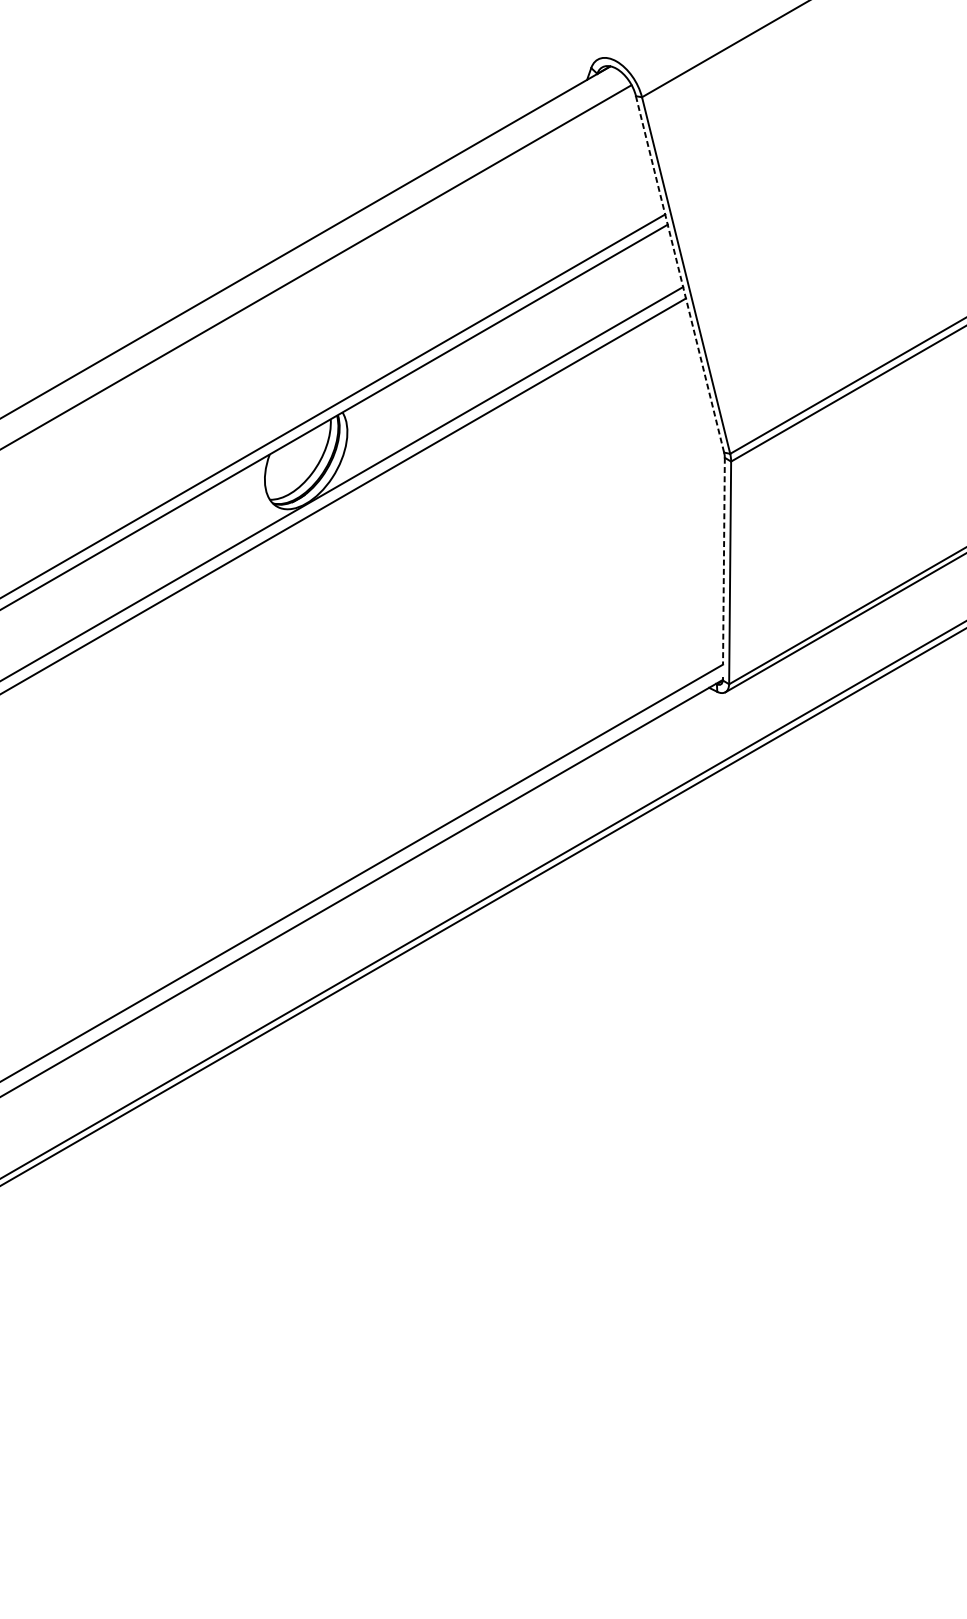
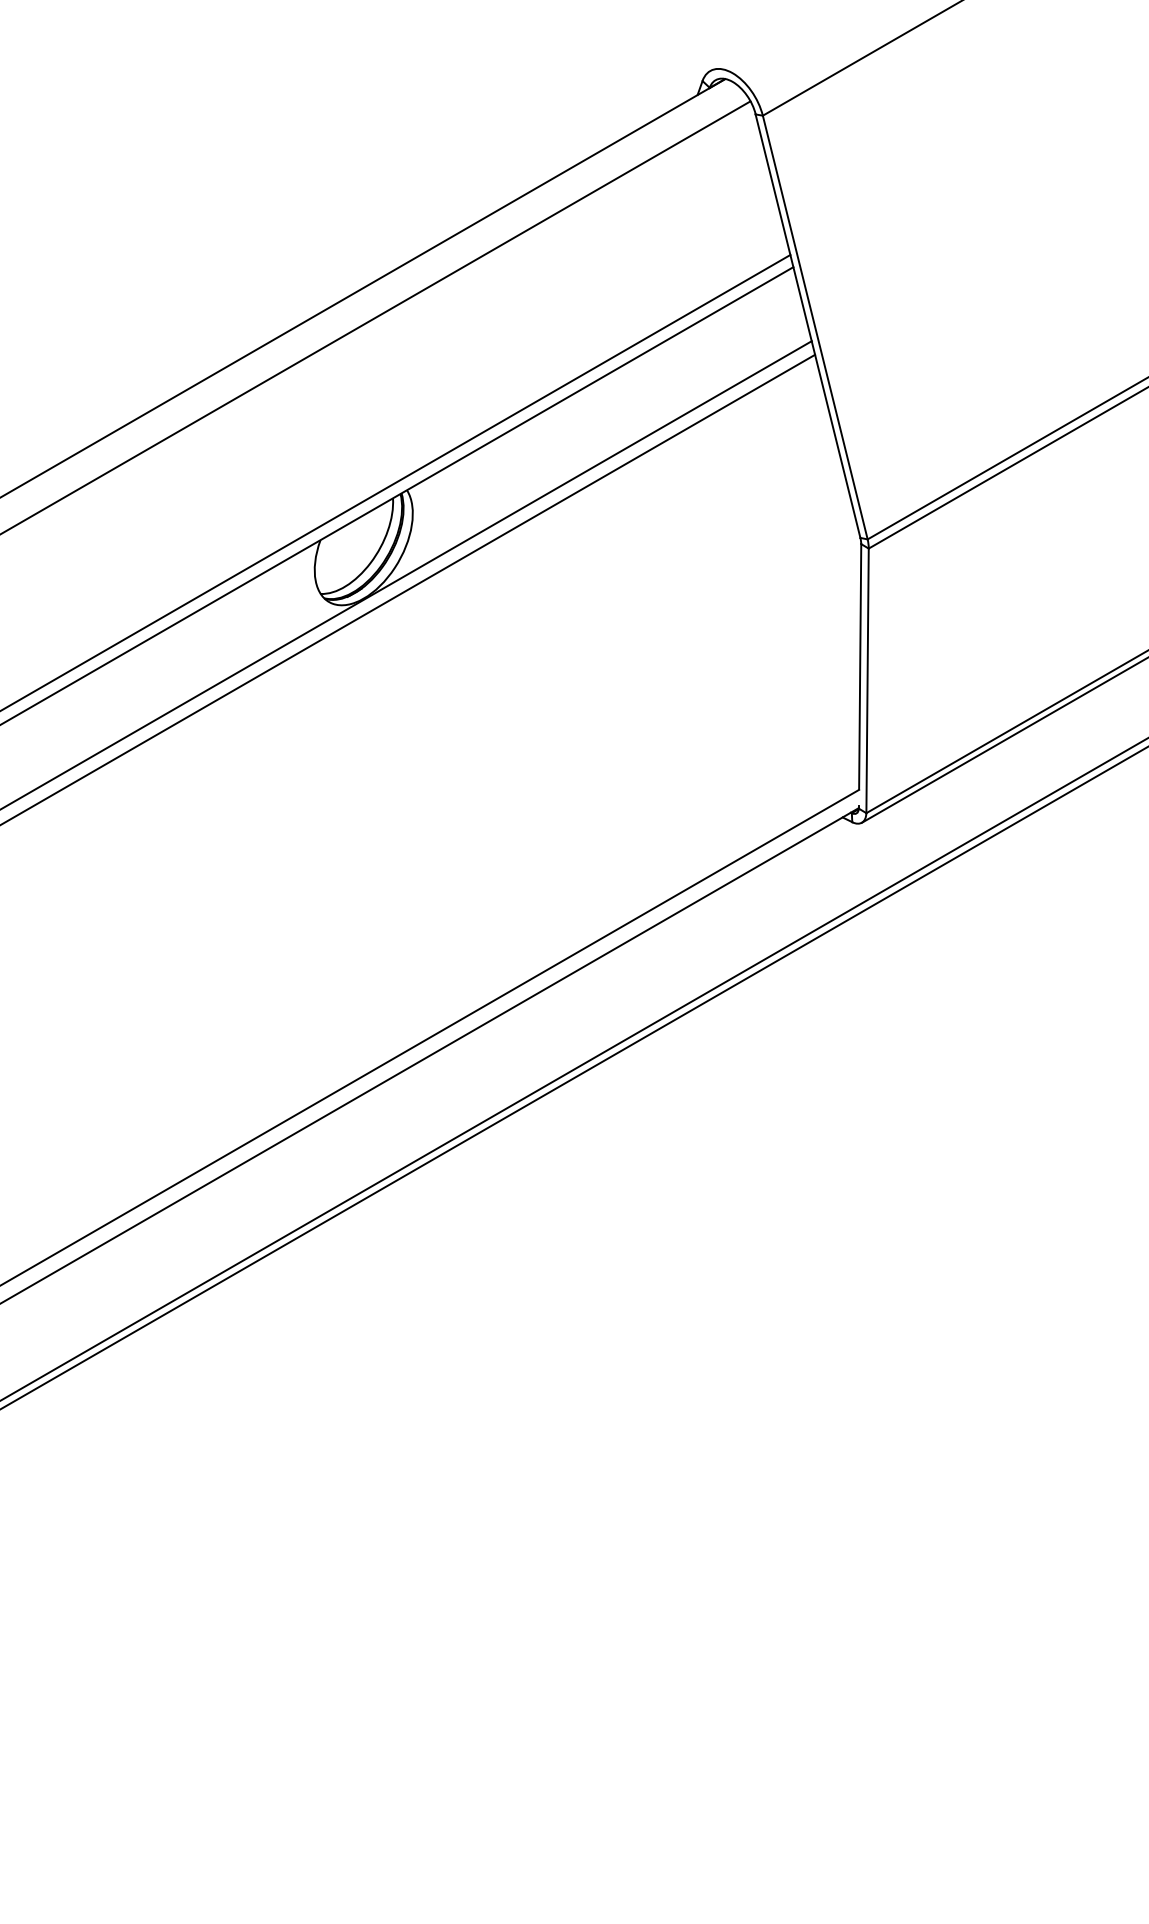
line: (680, 274) -> (808, 326), dashed -> solid
line: (724, 560) -> (860, 666), dashed -> solid

